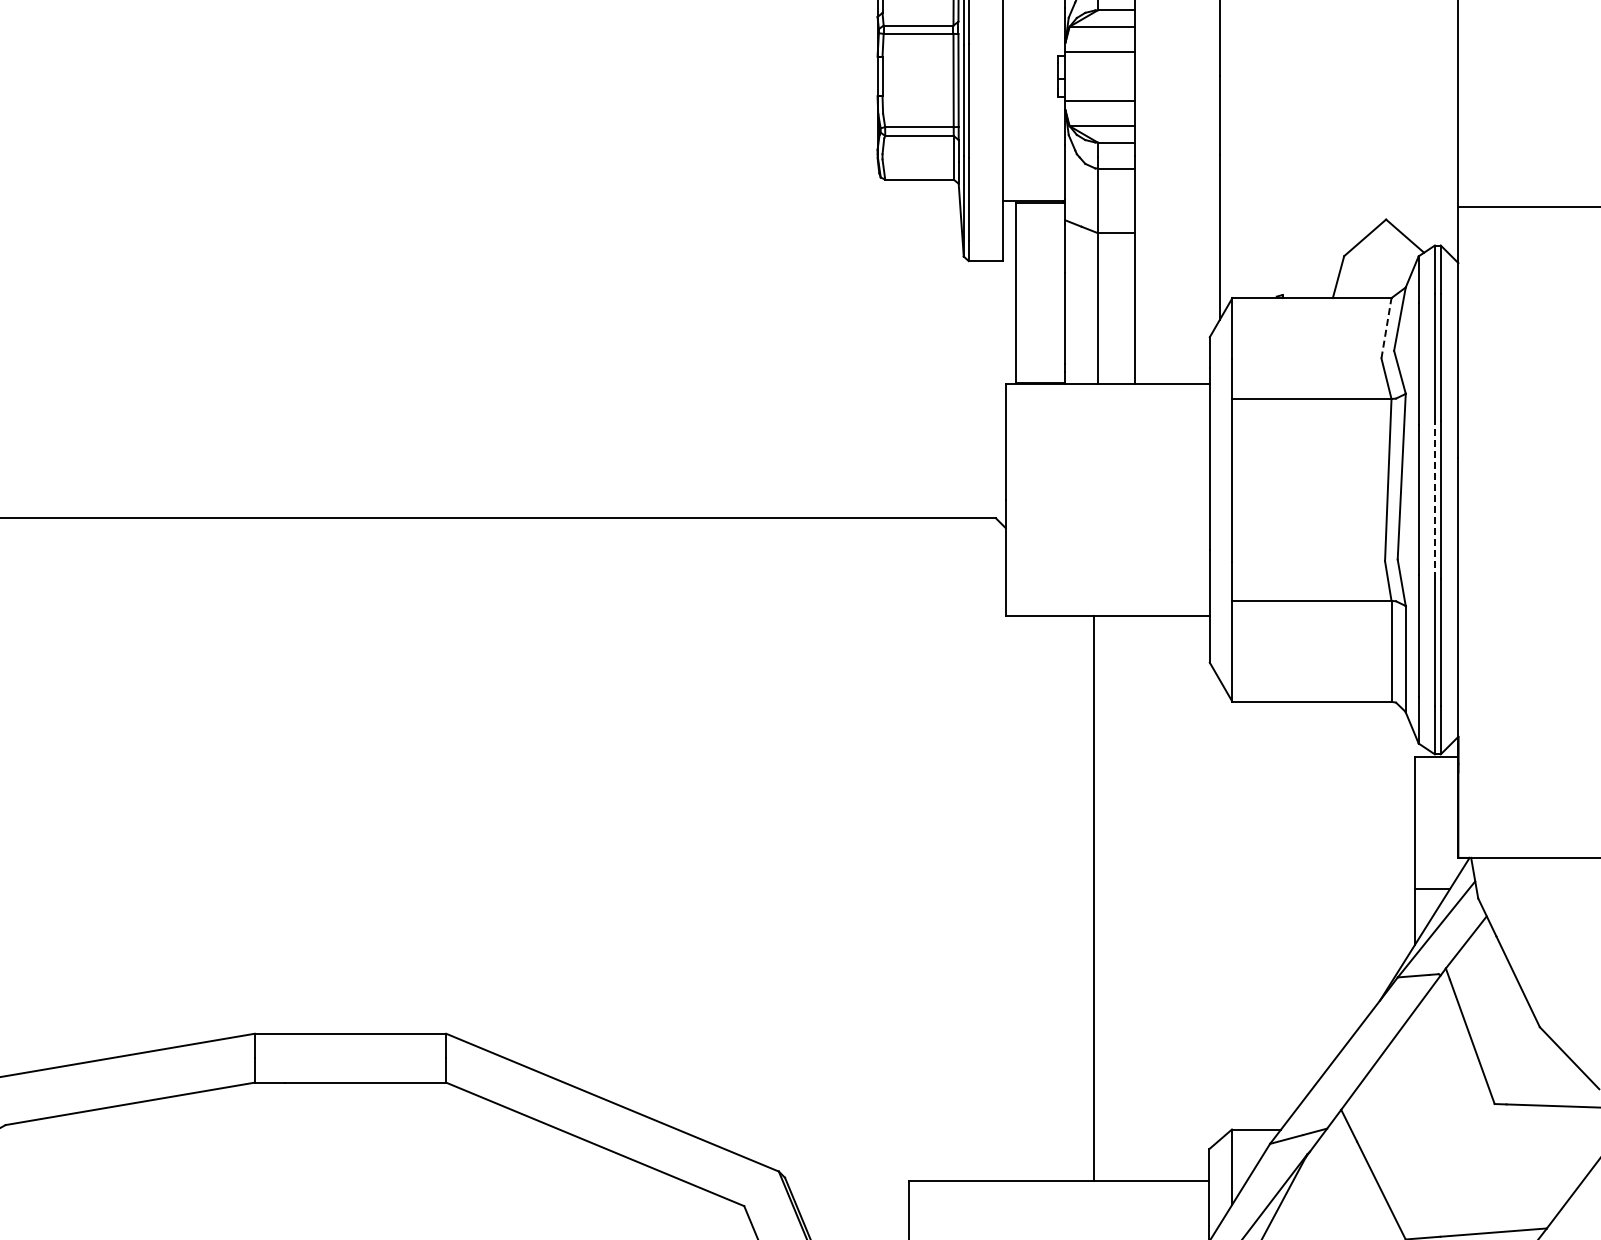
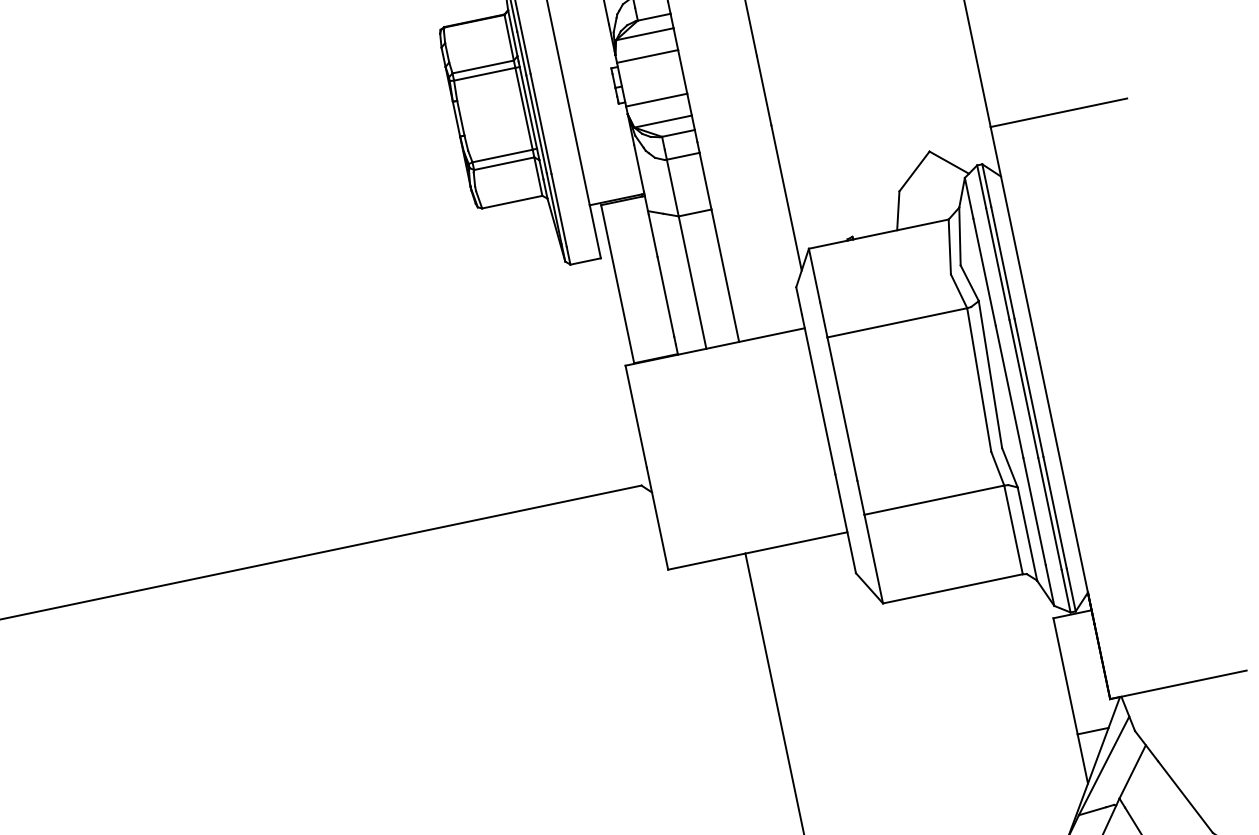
line: (1386, 328) -> (949, 247), dashed -> solid
line: (1434, 499) -> (1023, 388), dashed -> solid

